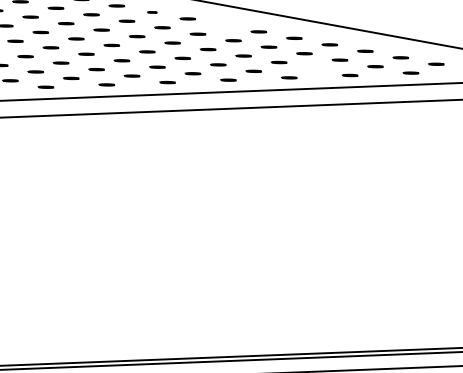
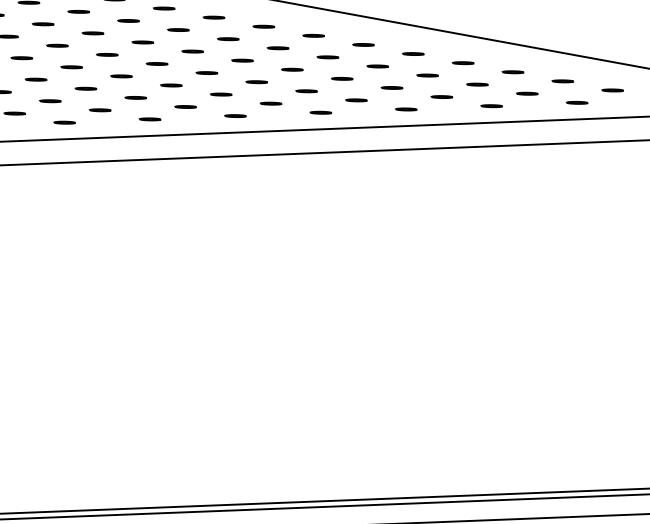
part: (152, 12) -> (214, 17), size x1.67
line: (223, 24) -> (313, 34), added
line: (314, 68) -> (441, 96), added

